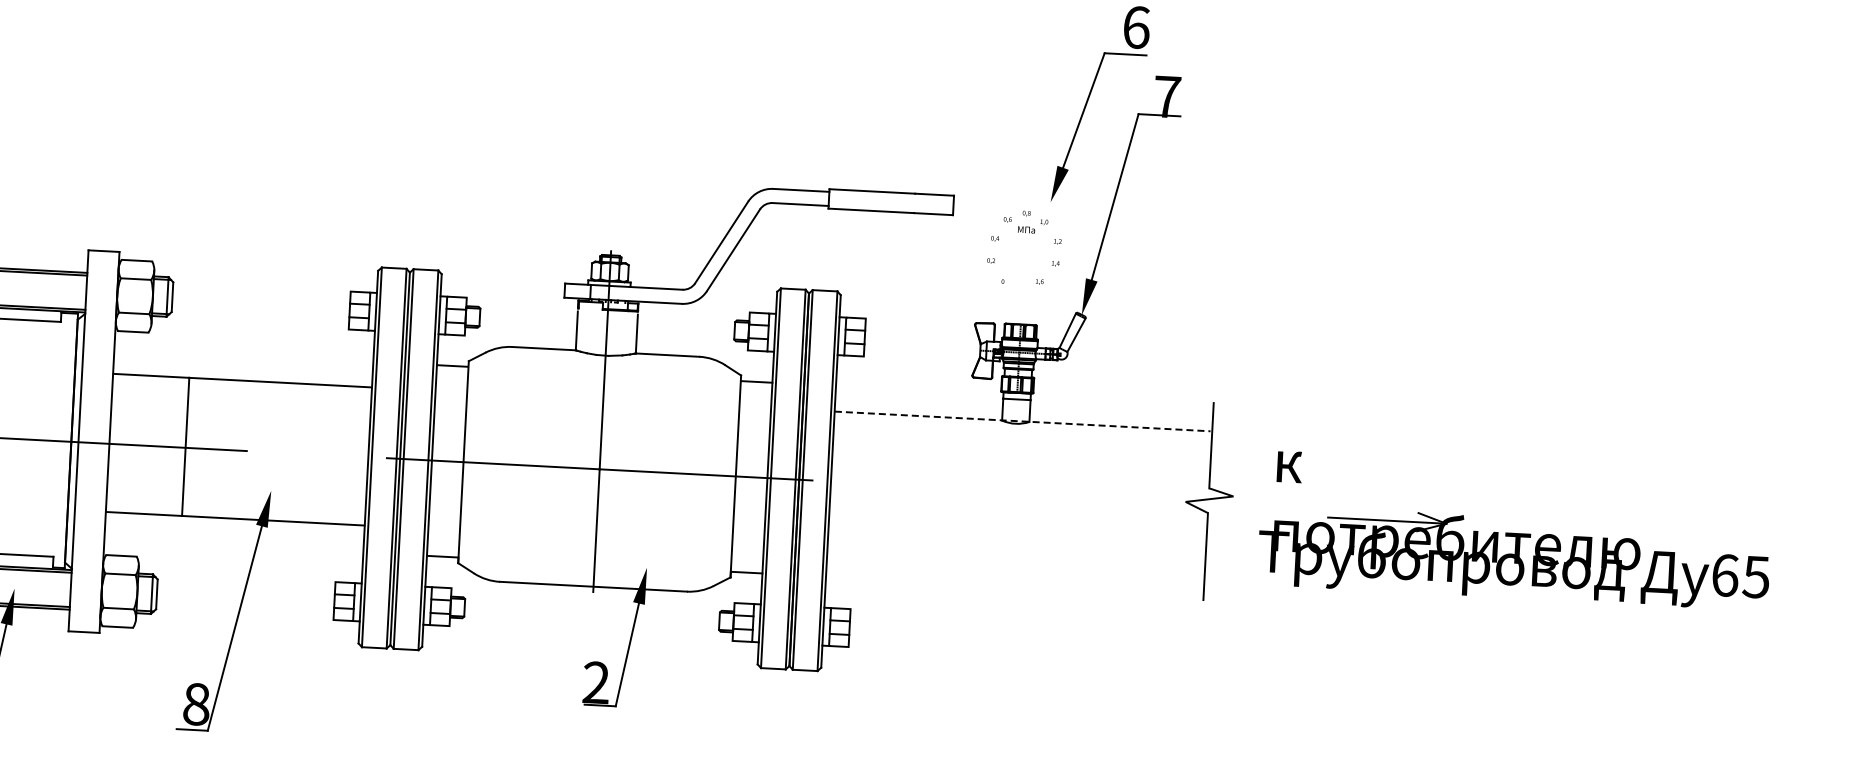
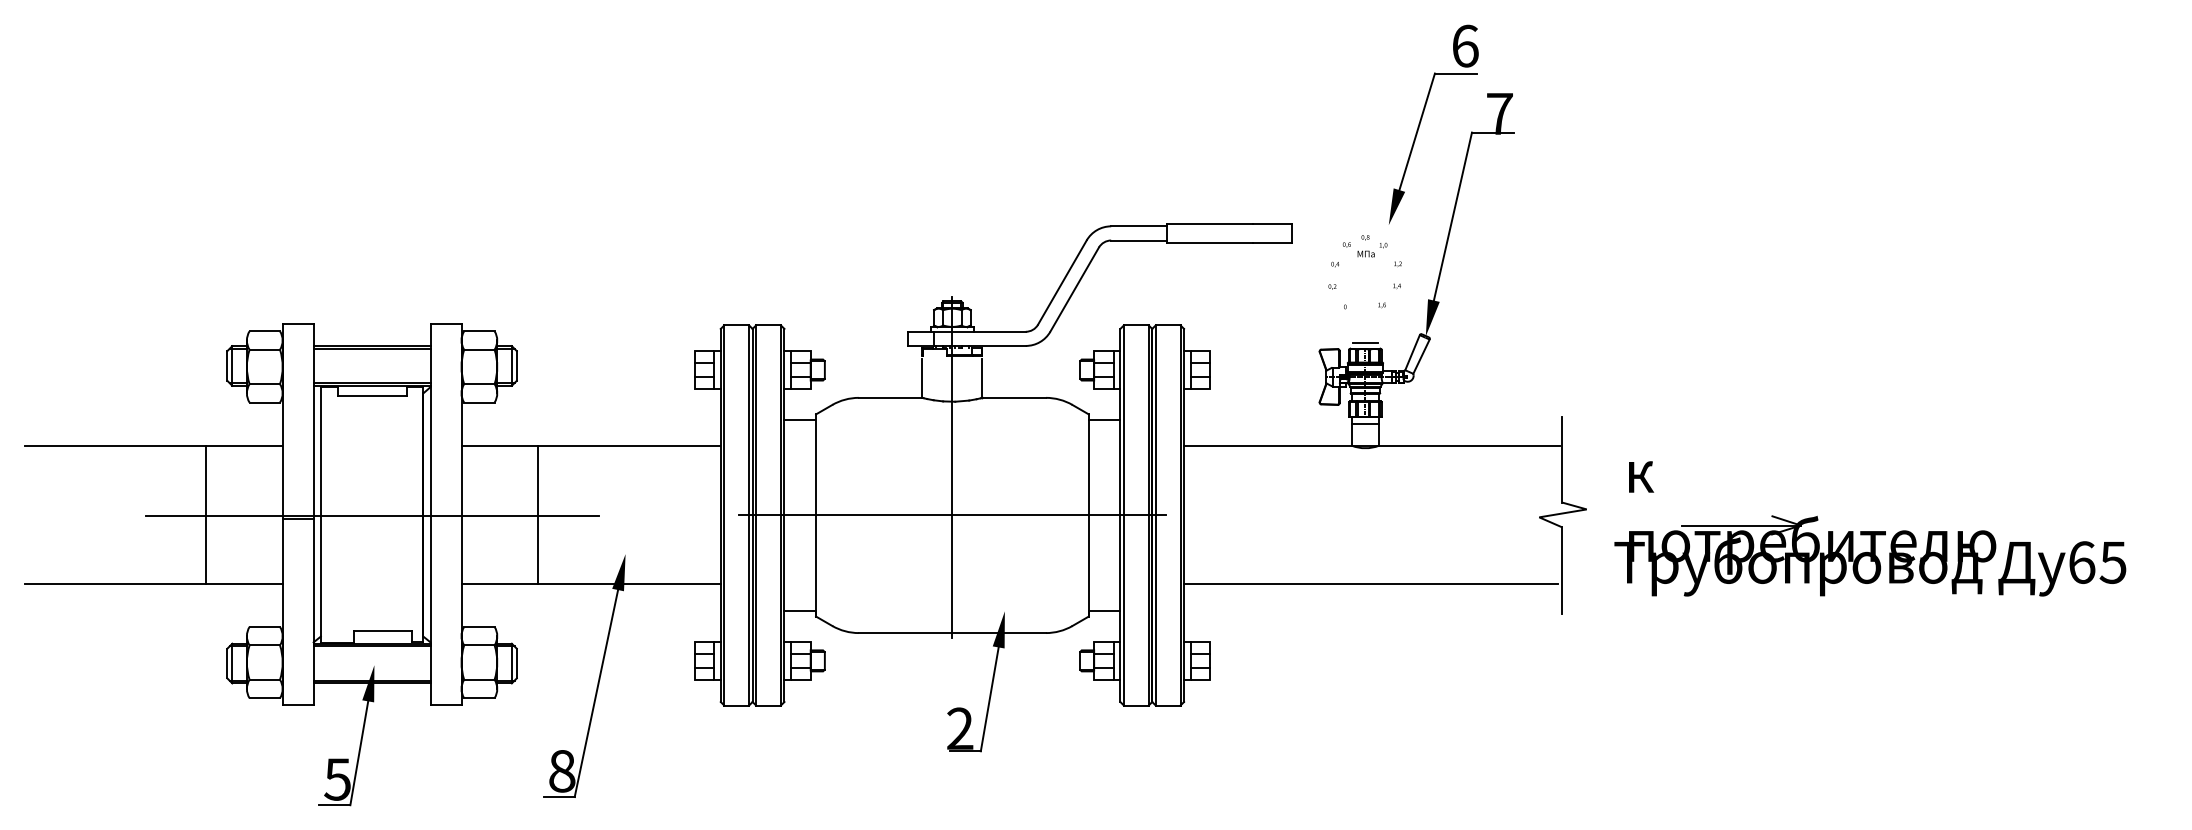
line: (1021, 319) -> (1365, 343), added
line: (1022, 421) -> (1372, 445), dashed -> solid
line: (1014, 559) -> (1371, 583), added

